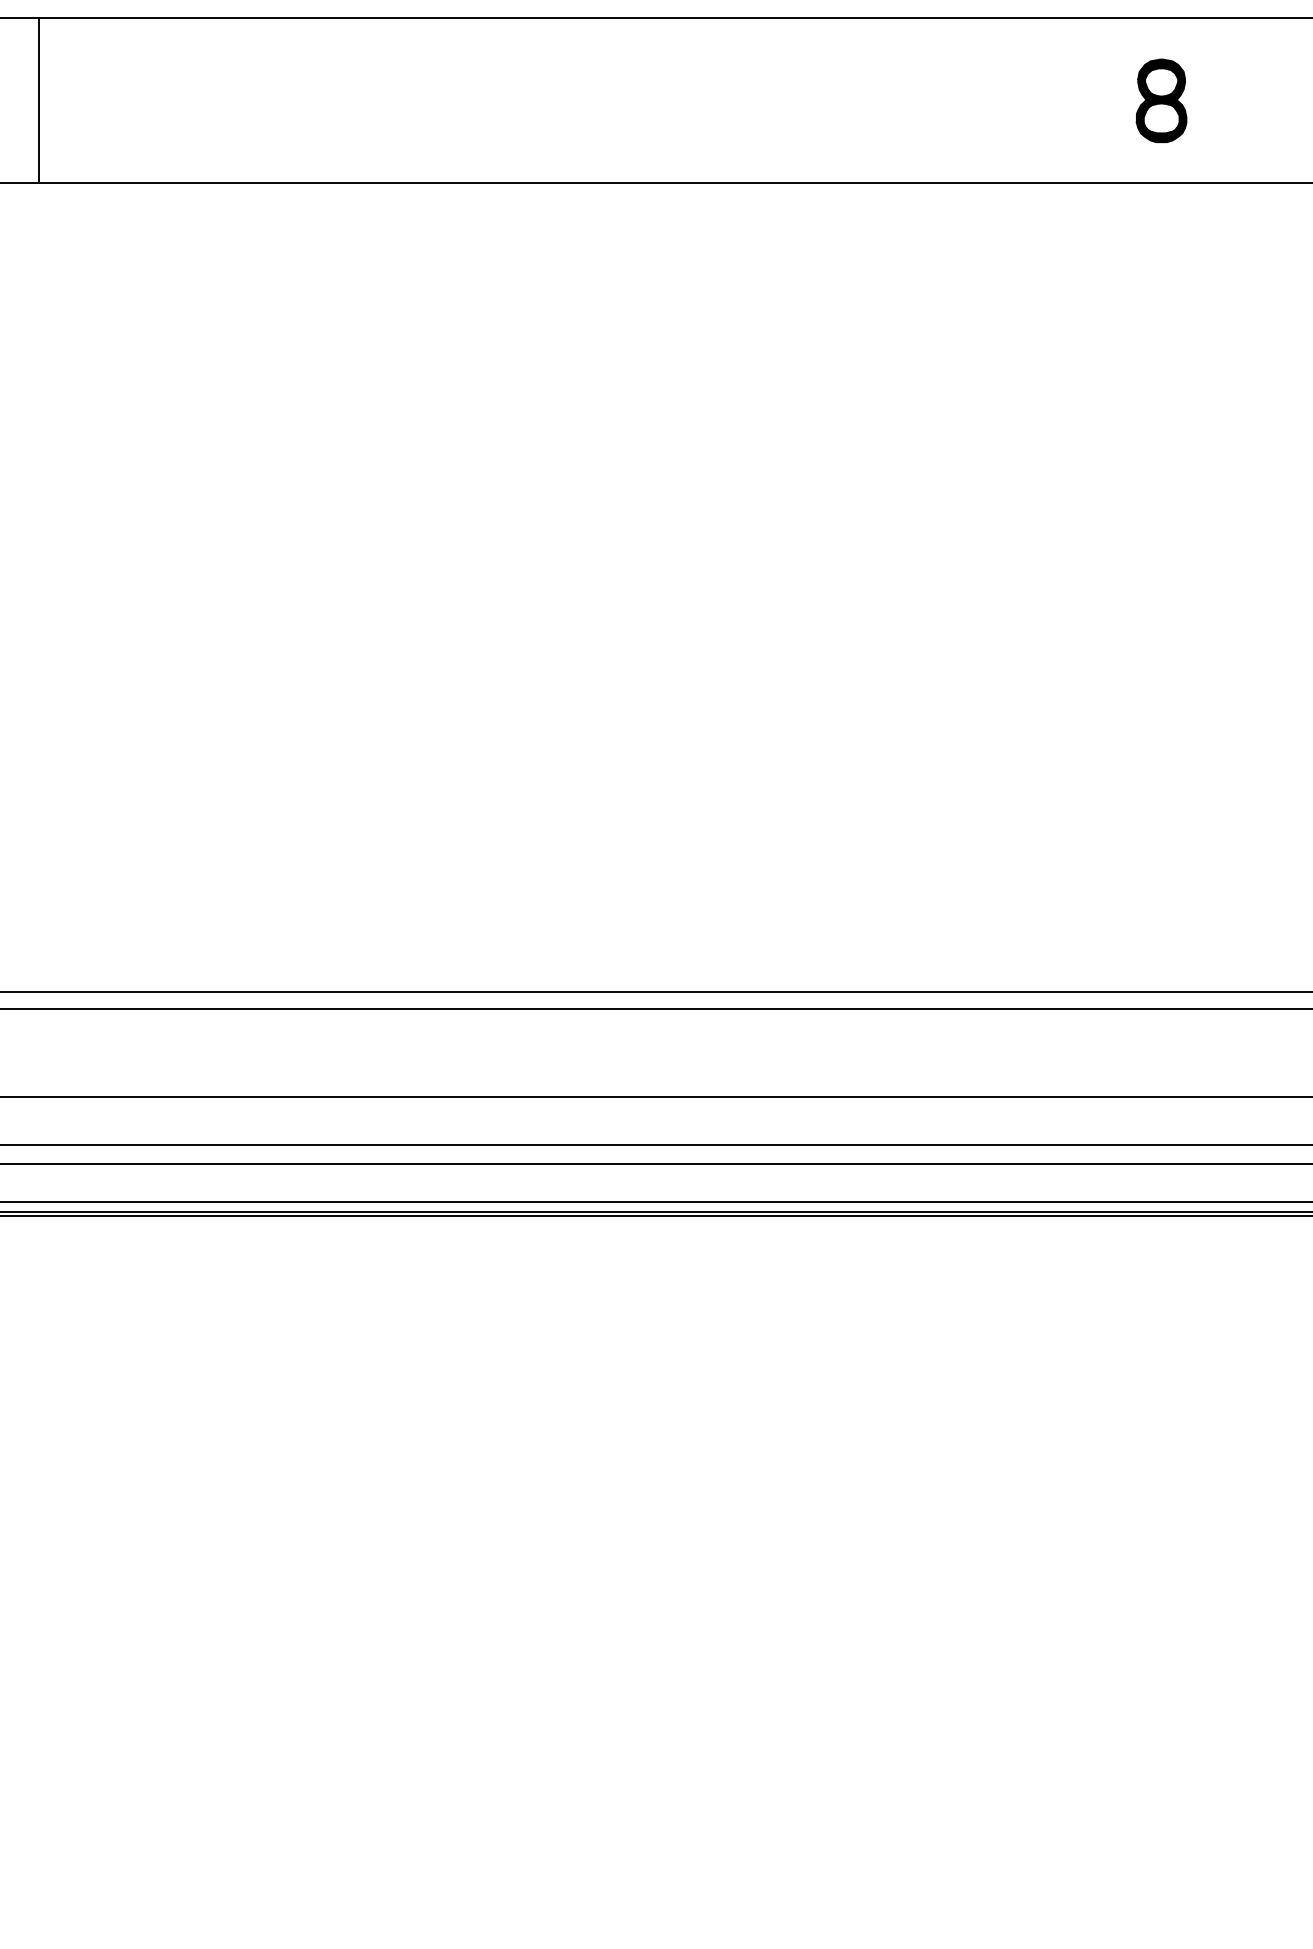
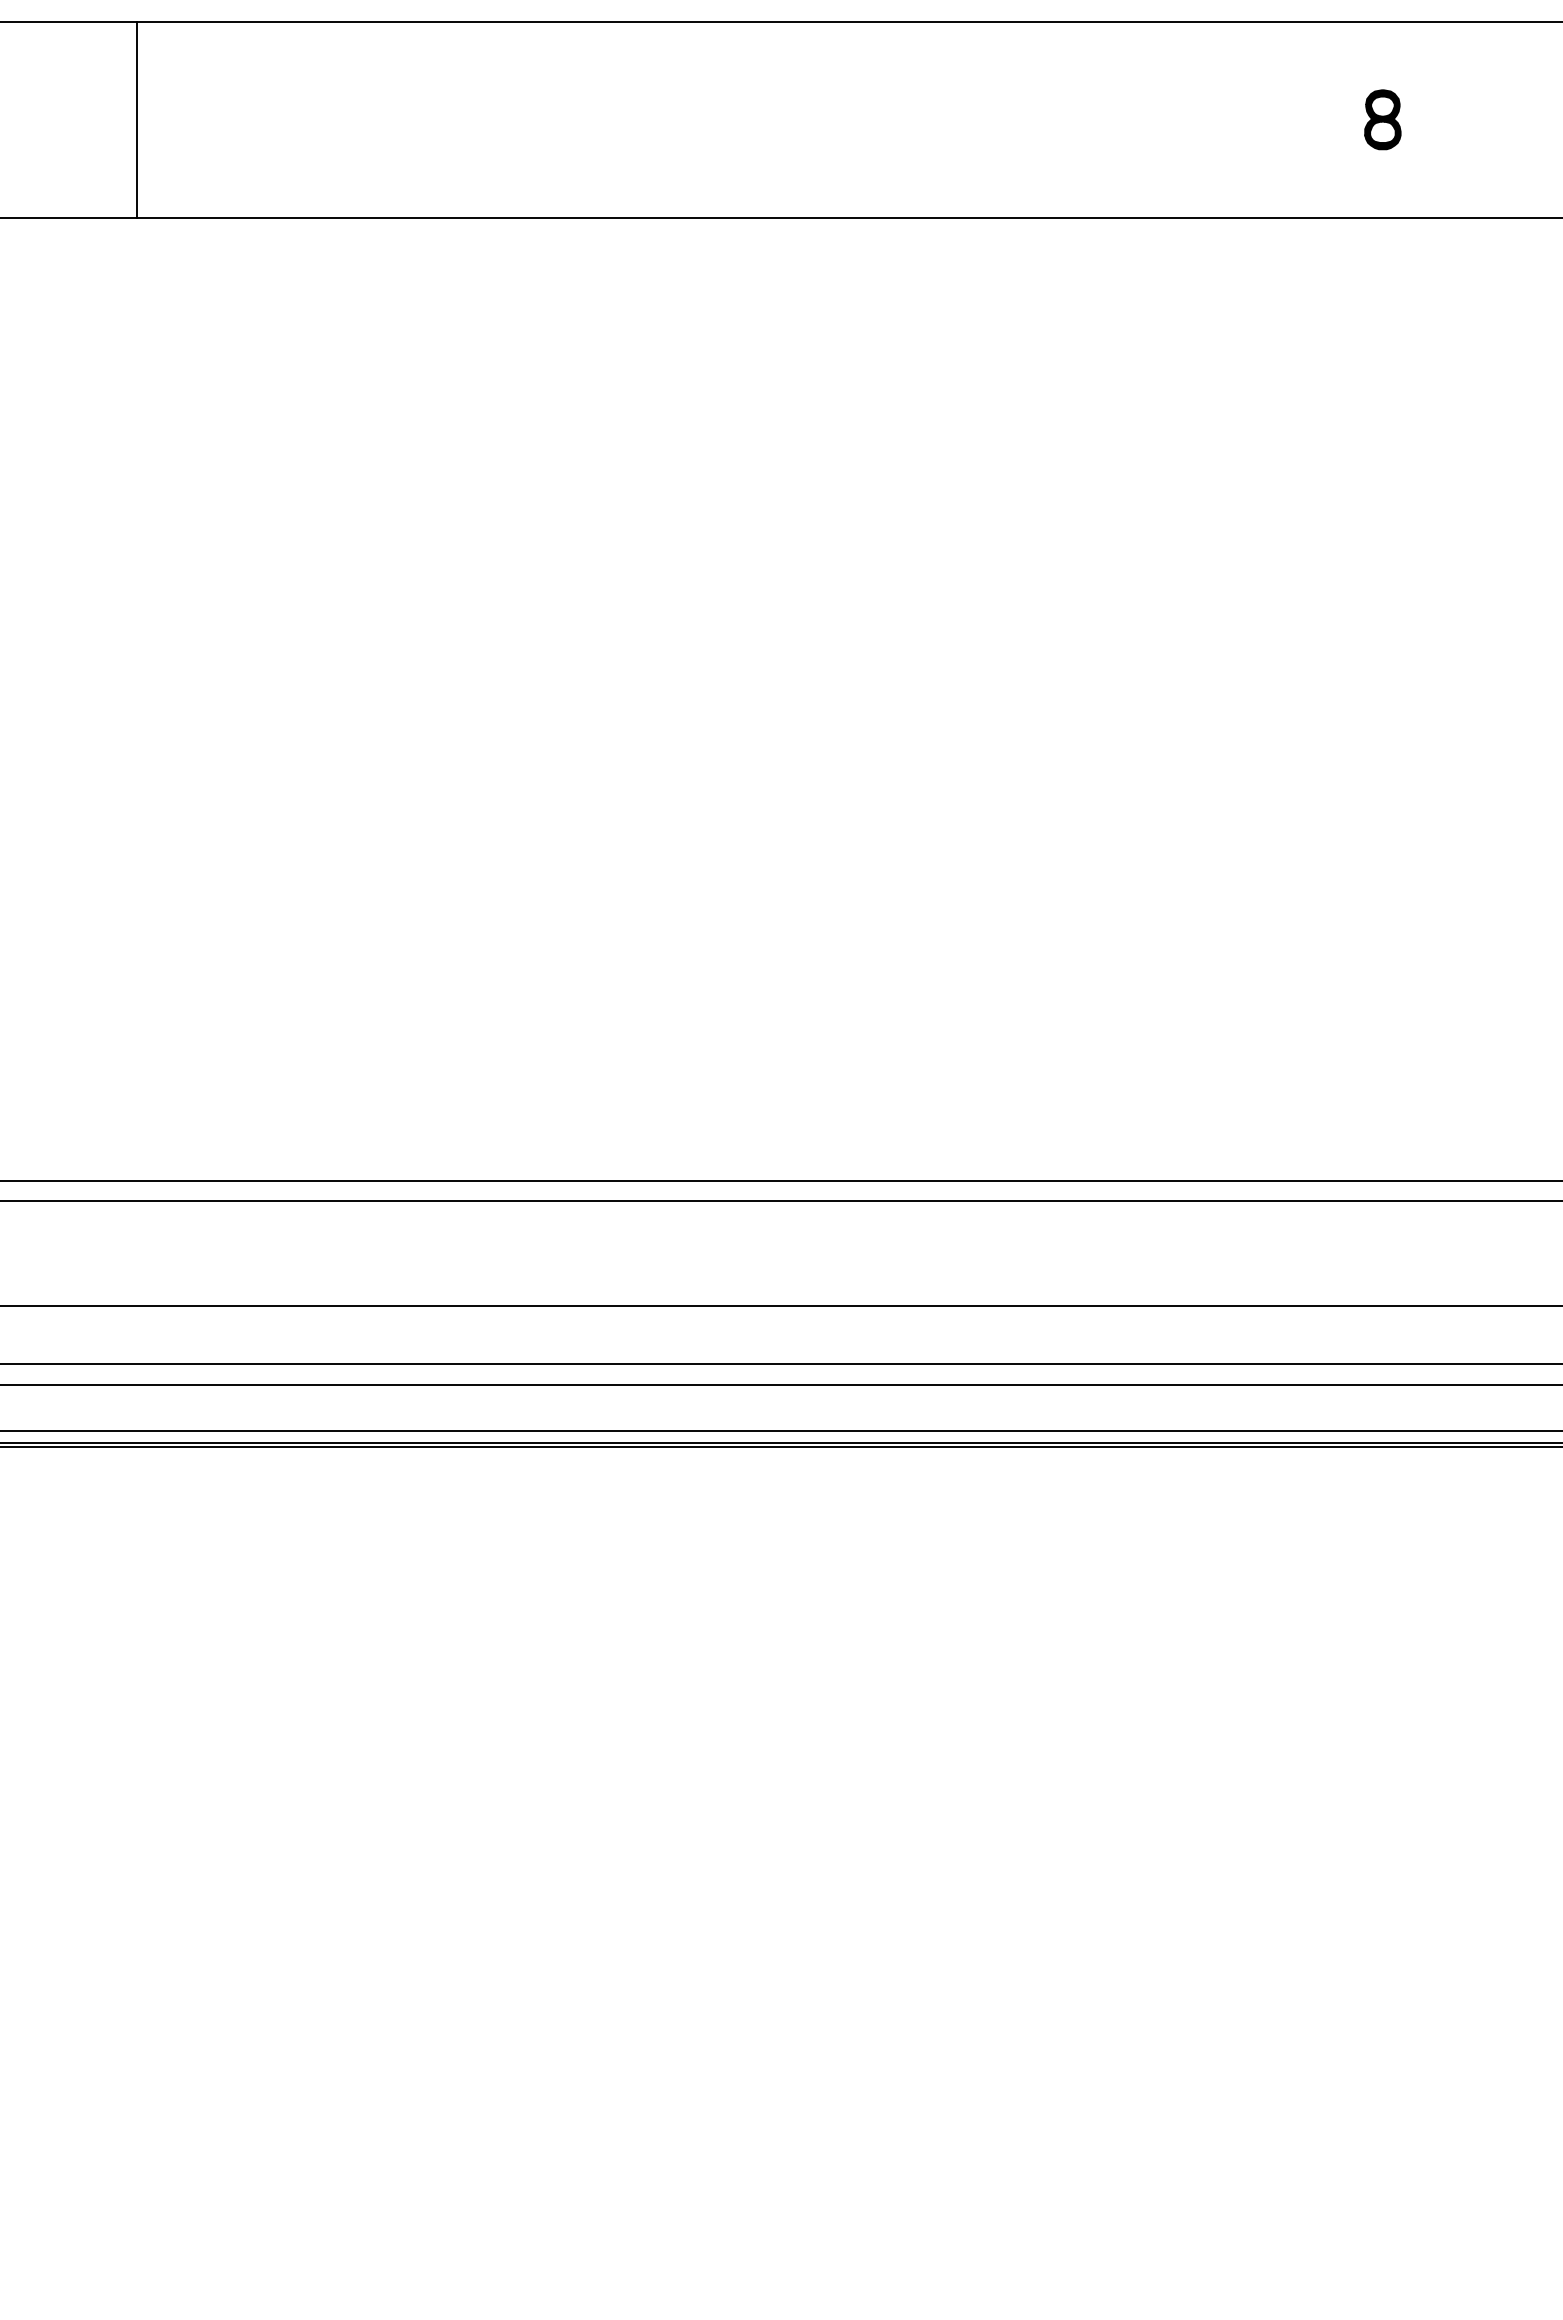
line: (39, 100) -> (137, 119), moved
part: (1161, 100) -> (1382, 119), size x0.6

